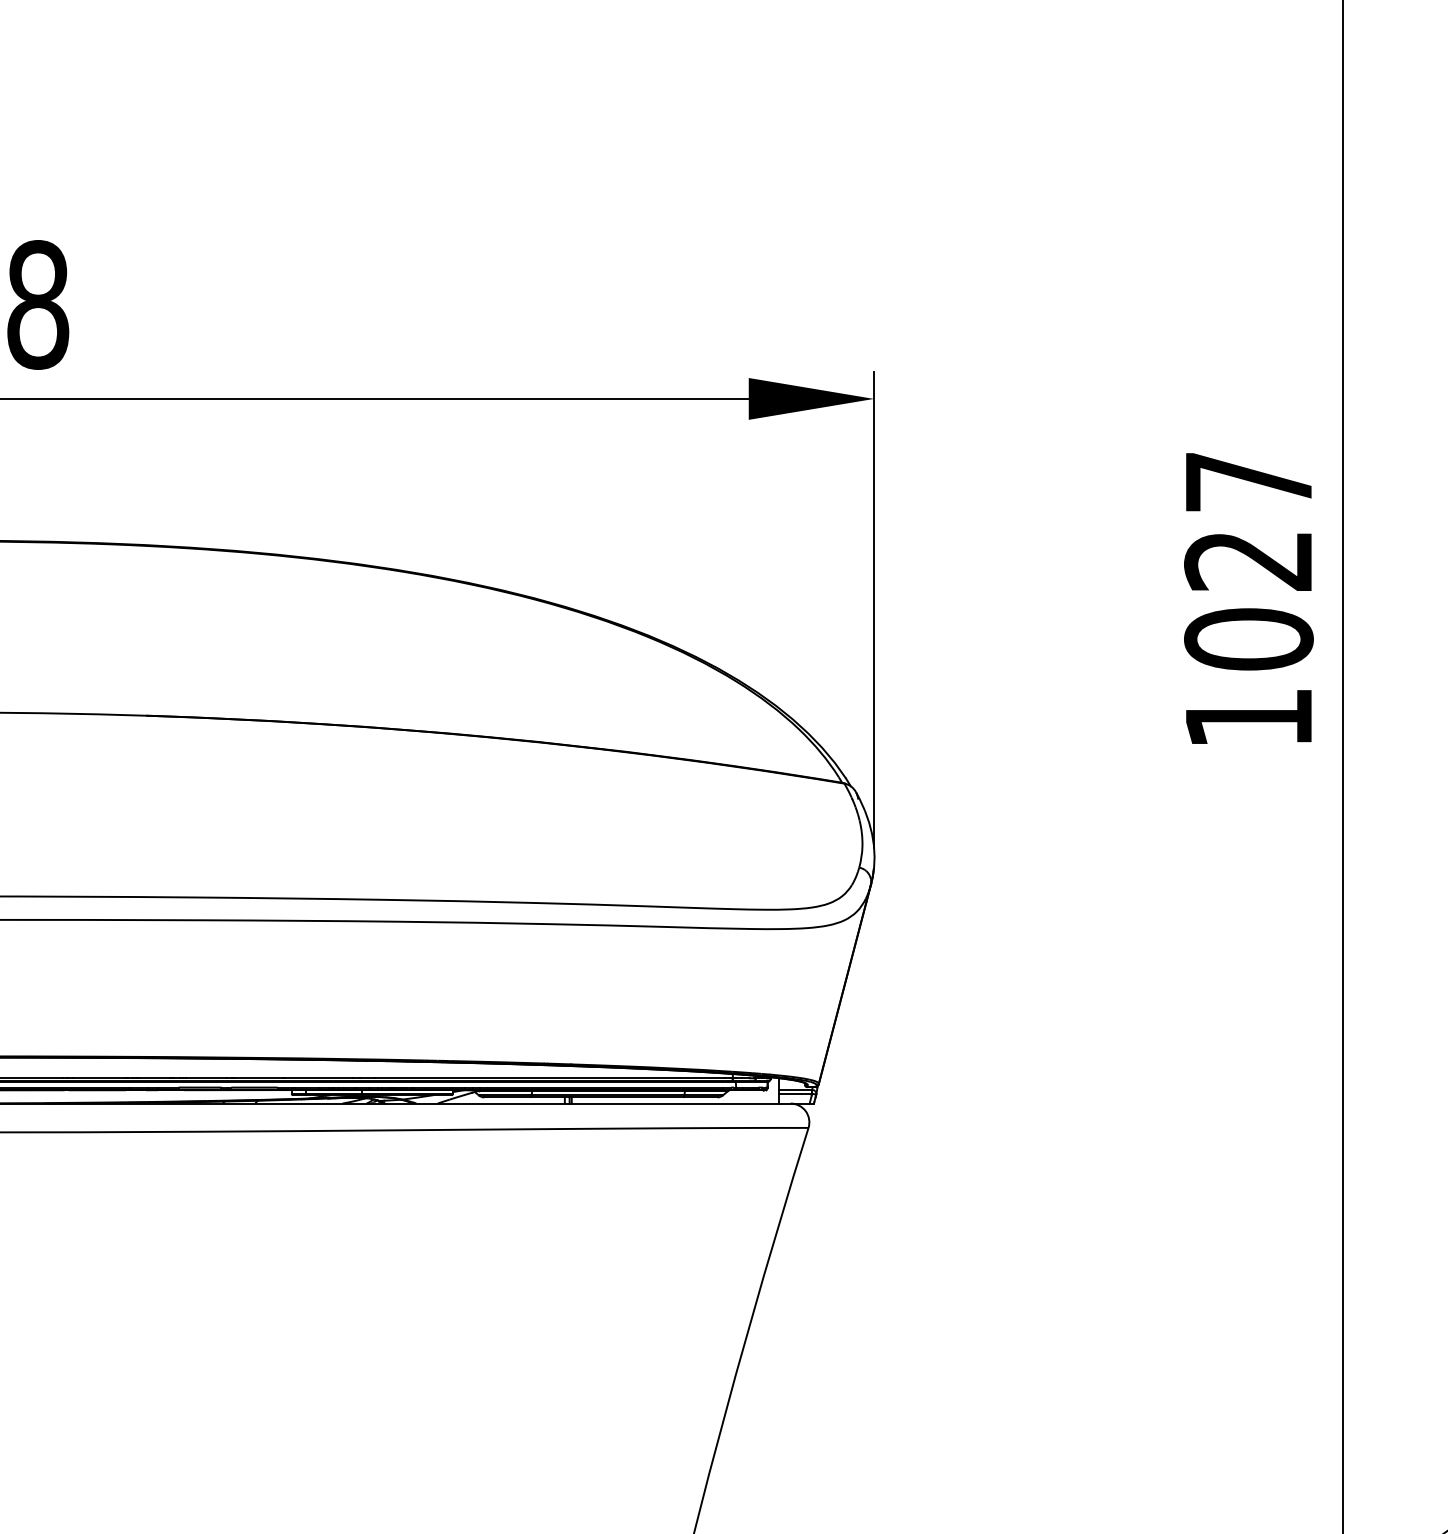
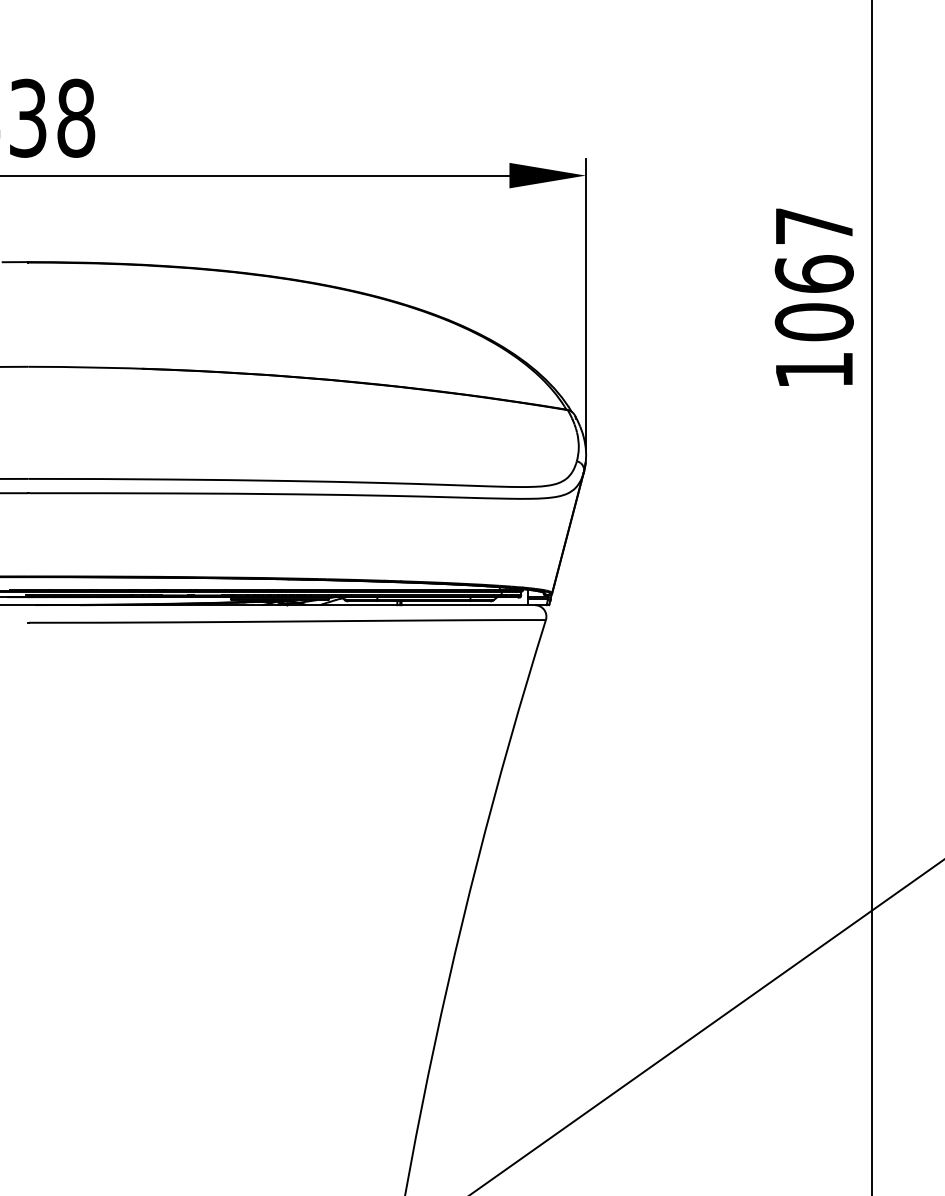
text: (1247, 559) -> (813, 273), 1027 -> 1067

